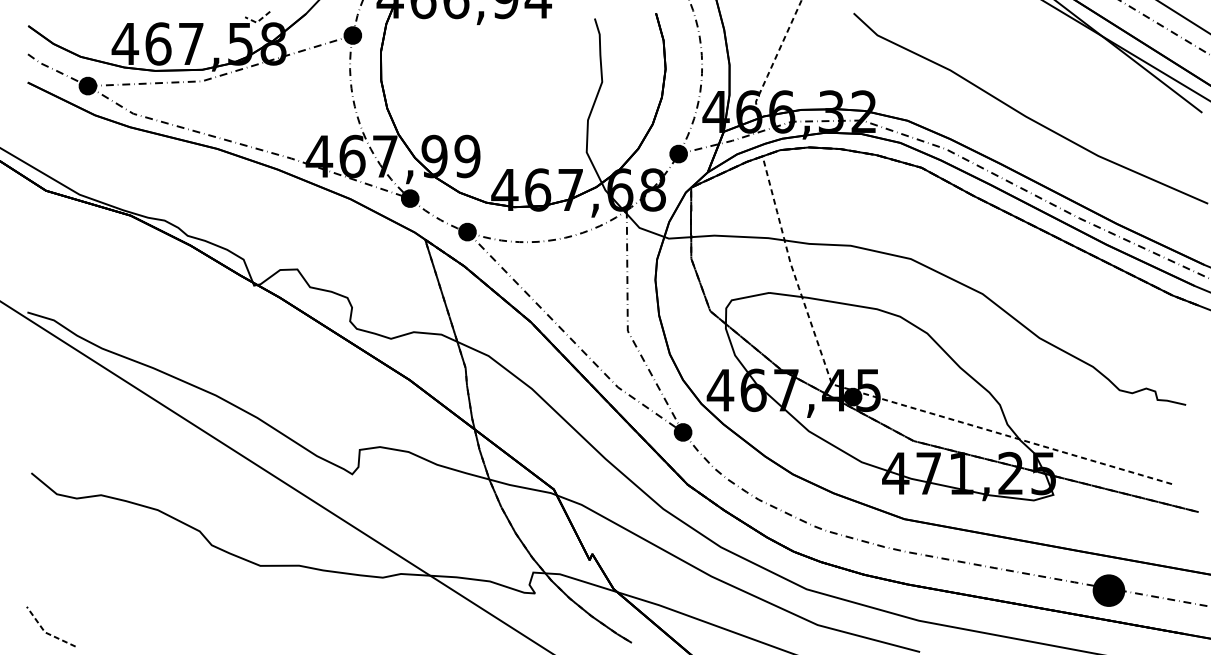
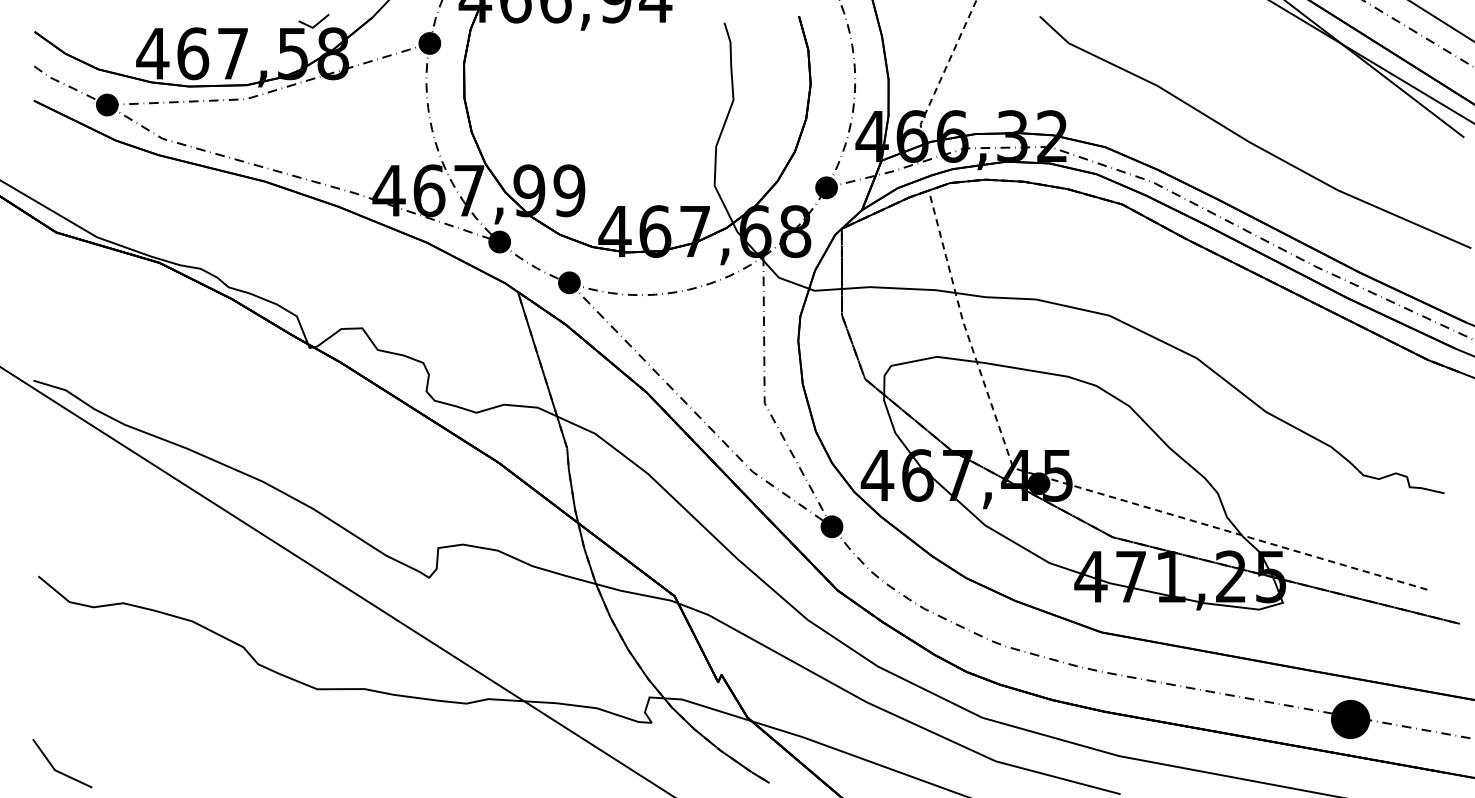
line: (258, 21) -> (314, 26), dashed -> solid
line: (45, 632) -> (55, 770), dashed -> solid

